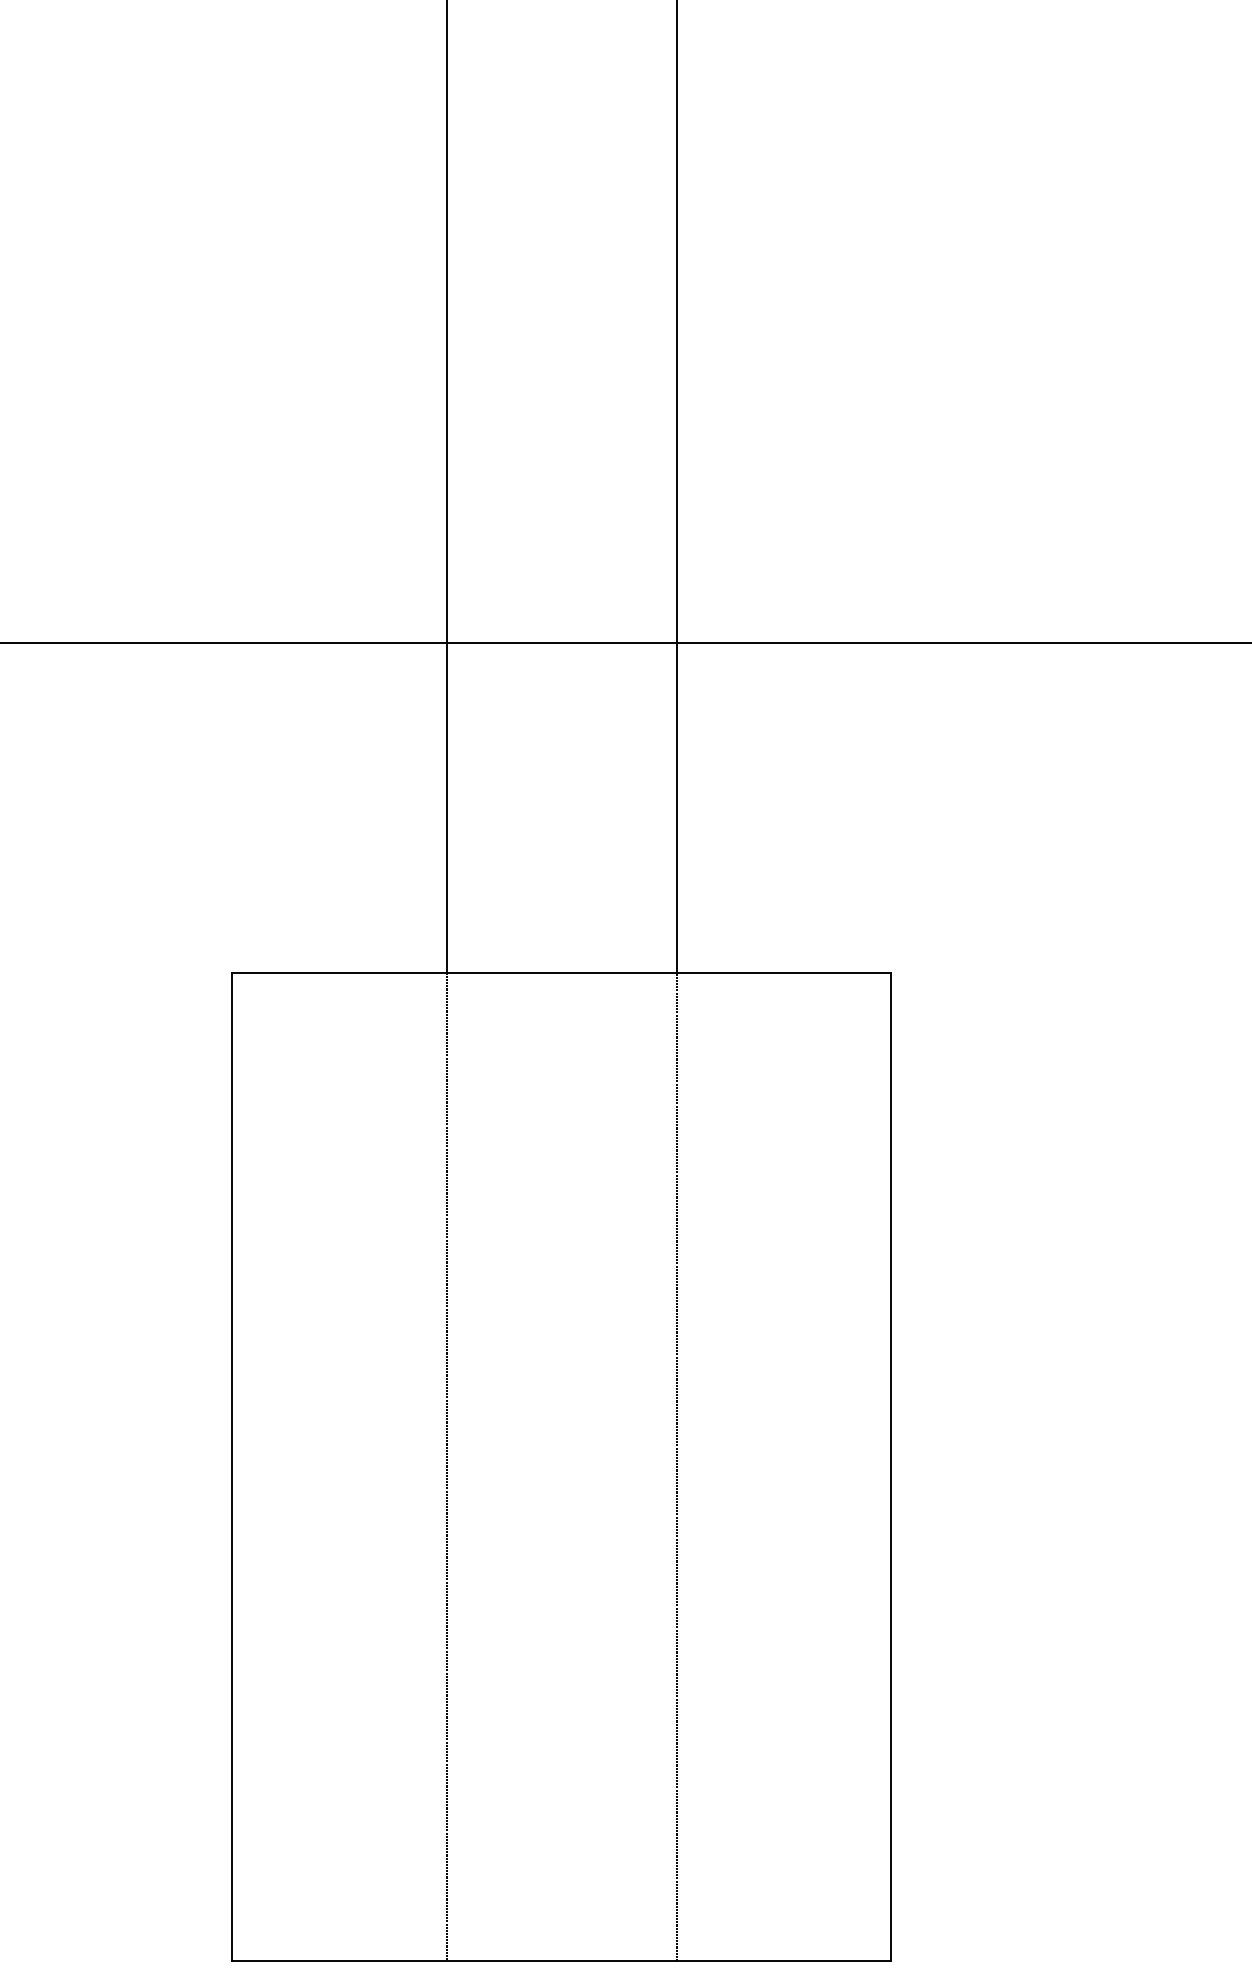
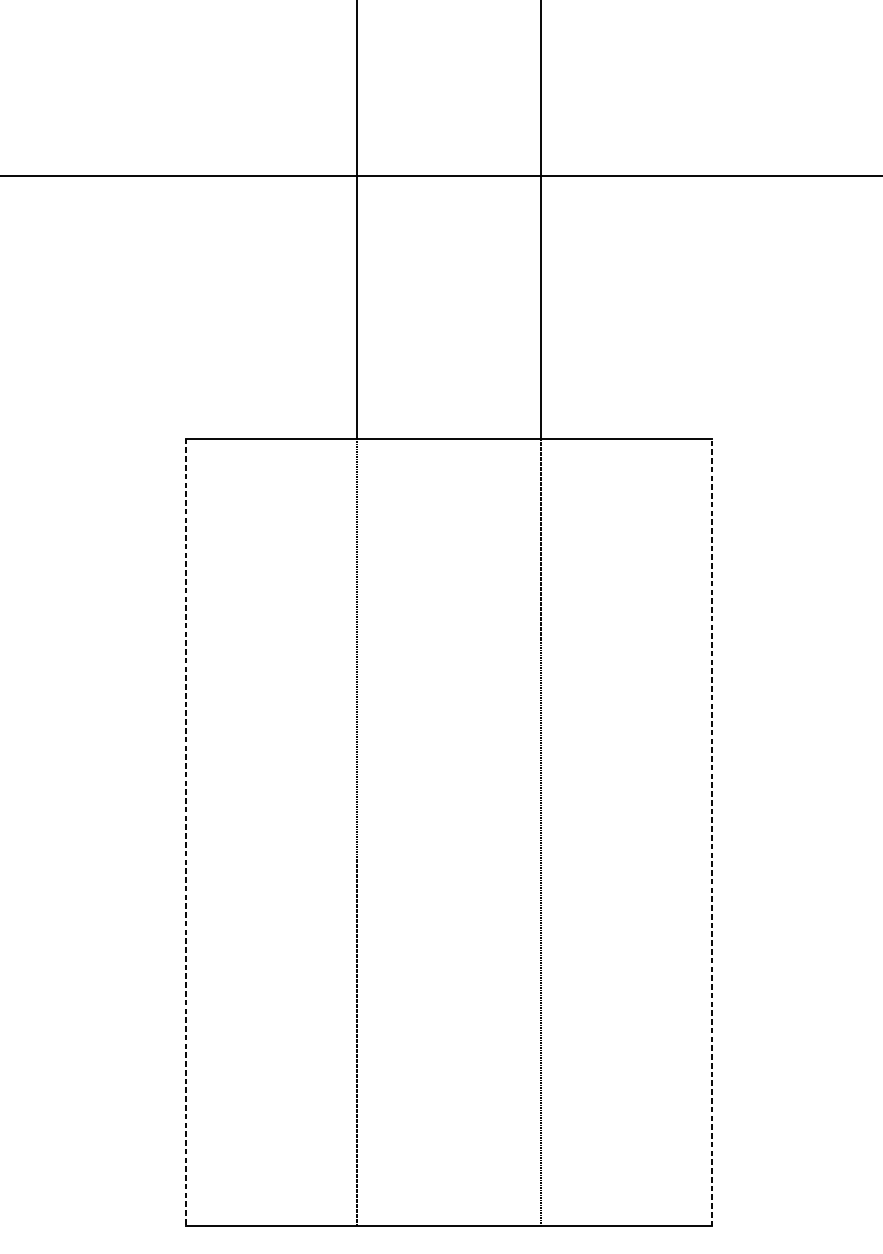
line: (891, 1466) -> (711, 832), solid -> dashed
line: (232, 1467) -> (186, 832), solid -> dashed

